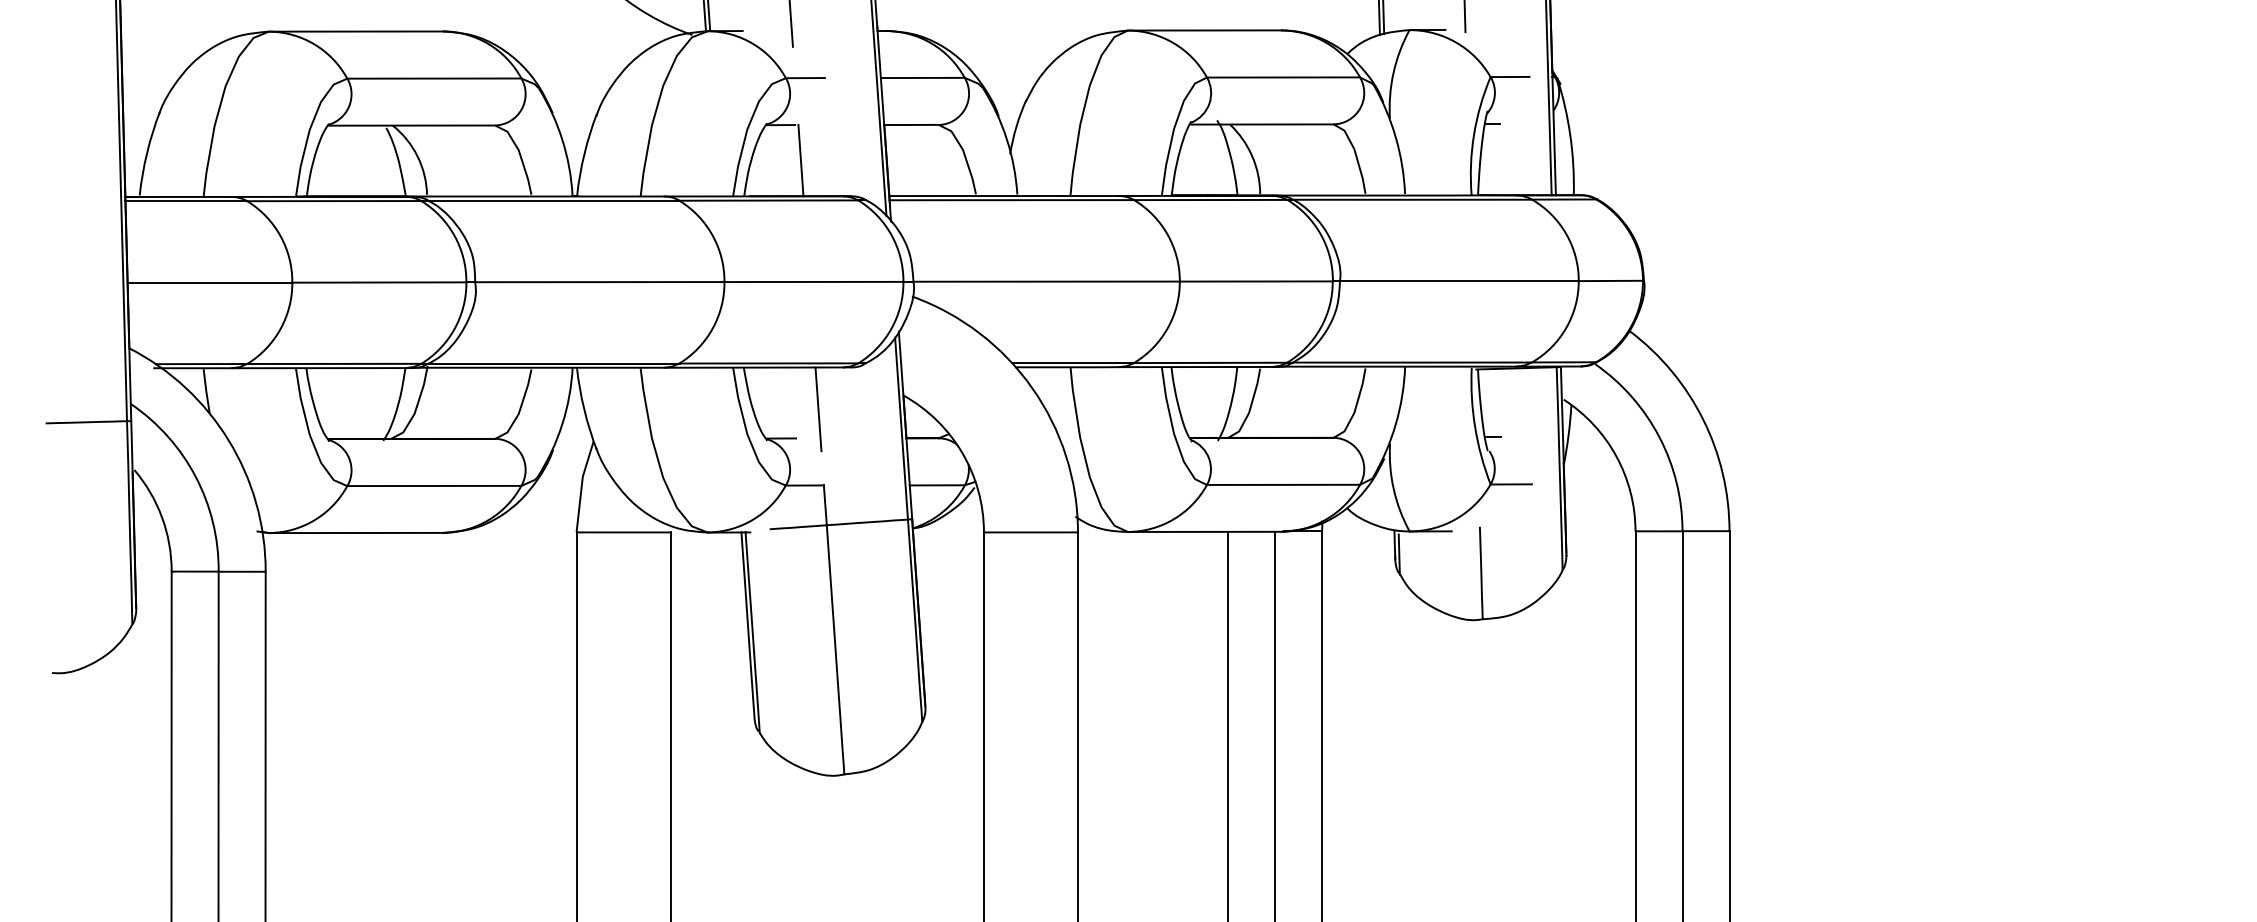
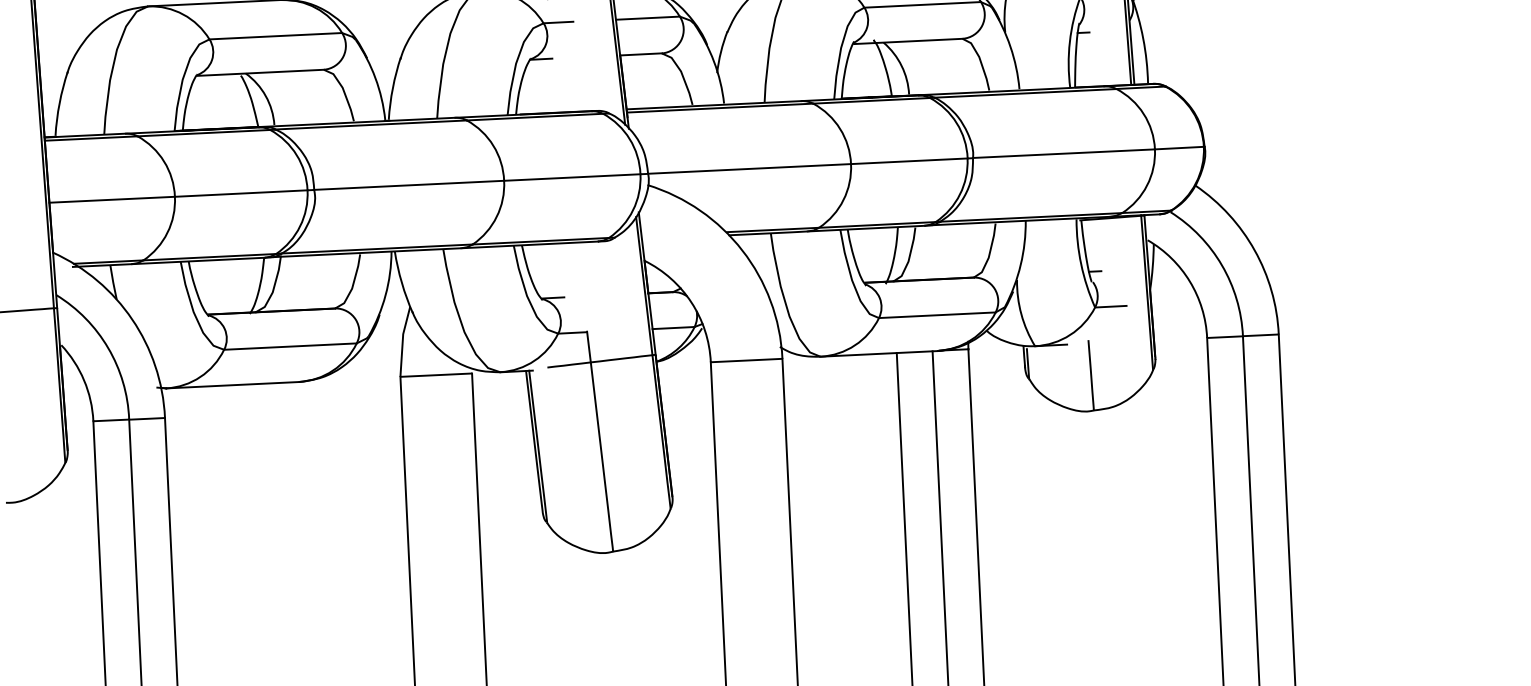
line: (800, 160) -> (557, 85), removed
line: (818, 409) -> (580, 274), removed

